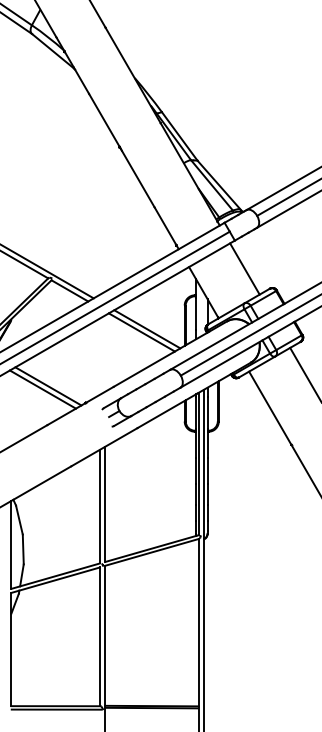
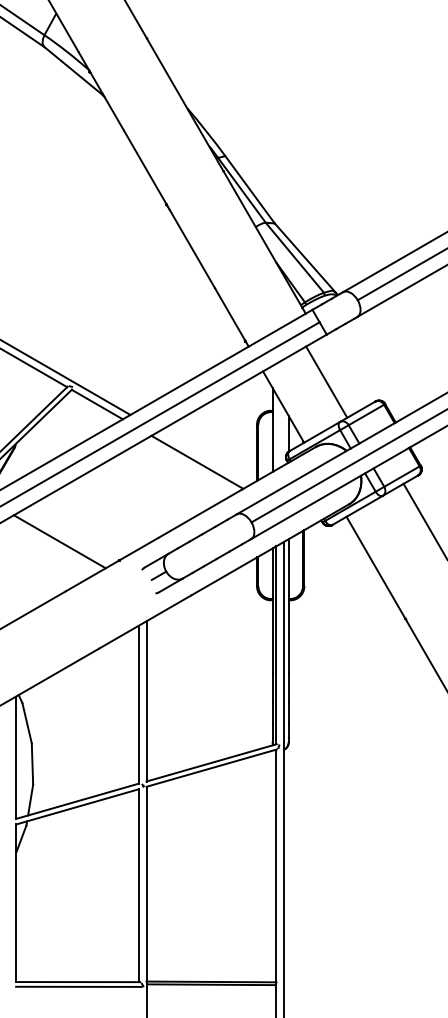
line: (244, 268) -> (326, 381), moved
line: (146, 328) -> (204, 457), removed
line: (48, 385) -> (67, 536), removed

